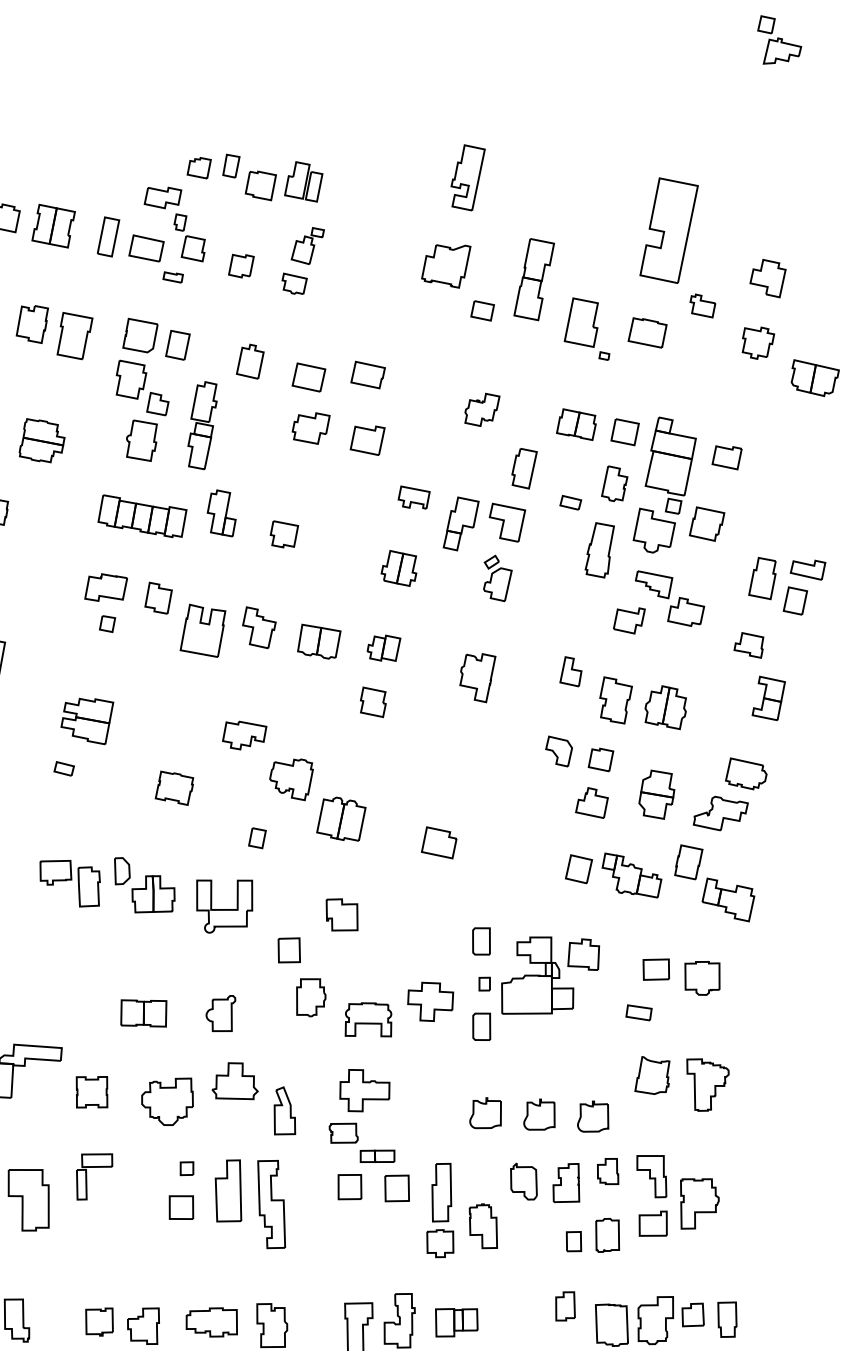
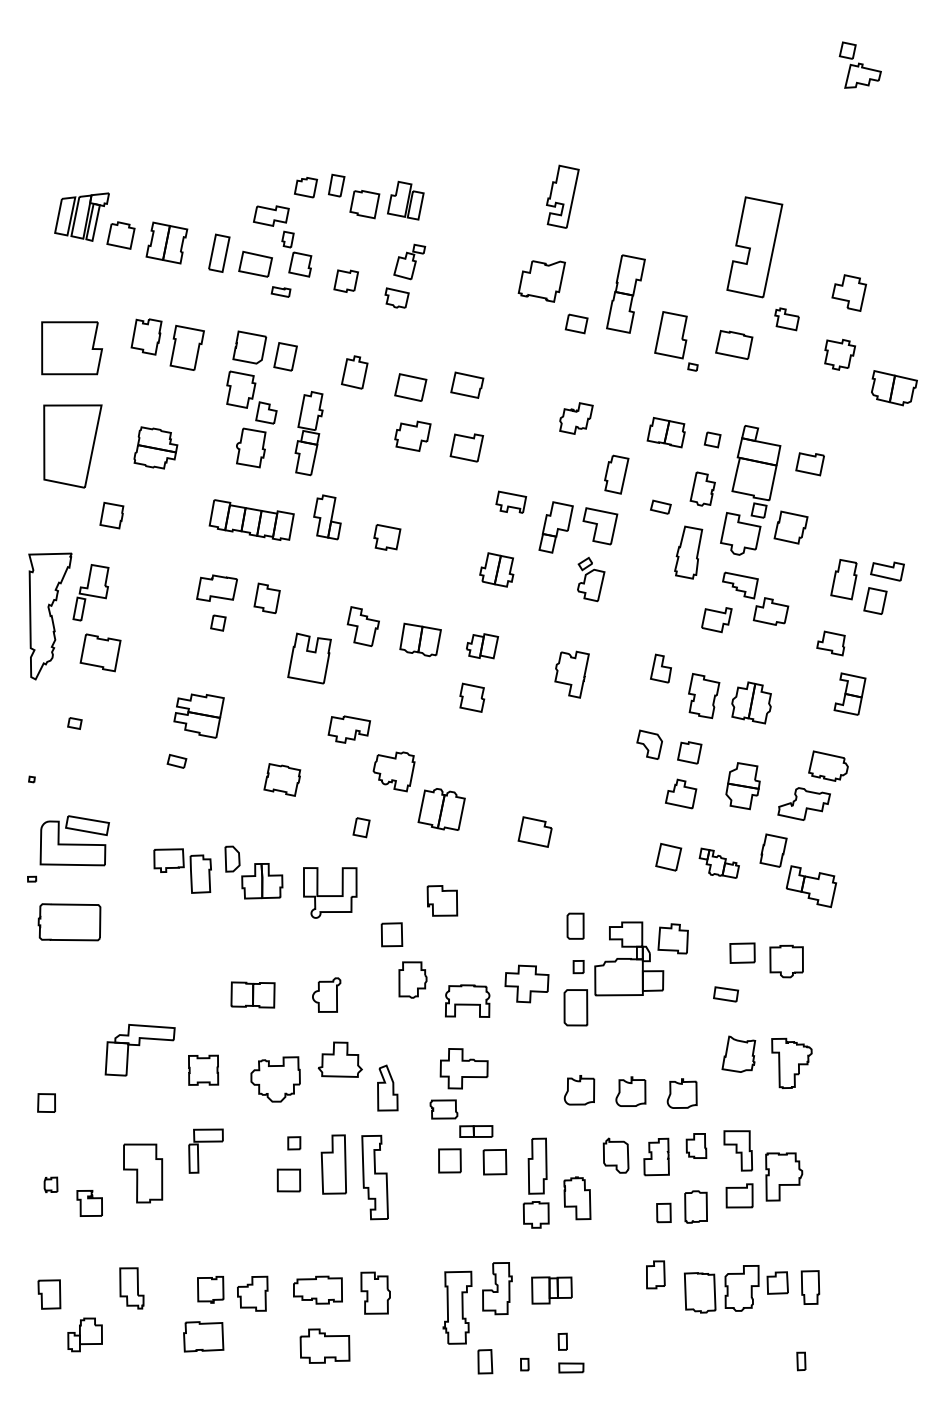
part: (624, 431) -> (712, 439), size x0.6
part: (202, 630) -> (309, 658), moved
part: (632, 875) -> (719, 863), size x0.7
part: (481, 1026) -> (575, 1007), size x1.4

